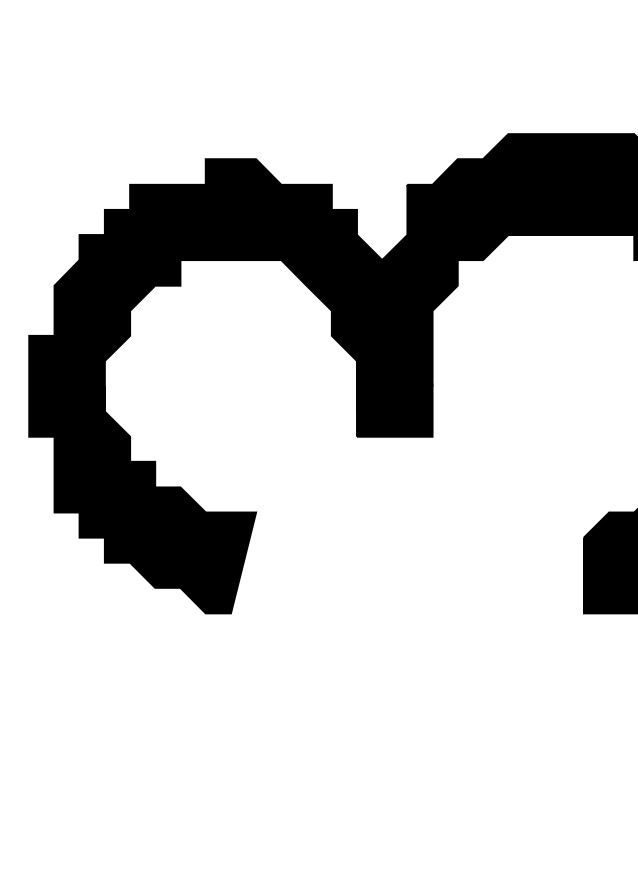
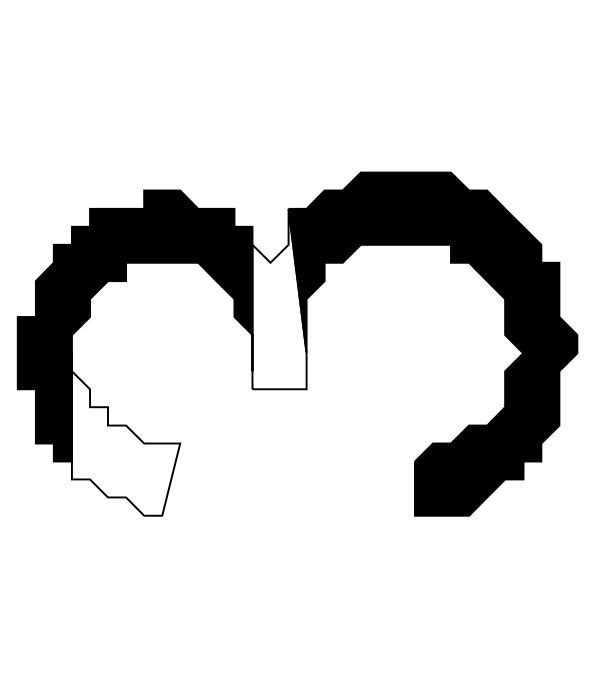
fill: (394, 309) -> (279, 298), removed
fill: (179, 499) -> (125, 434), removed

